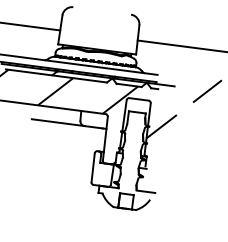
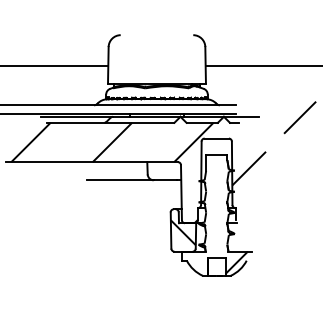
hatch: (102, 170) -> (182, 232), added
hatch: (141, 200) -> (236, 262), added

